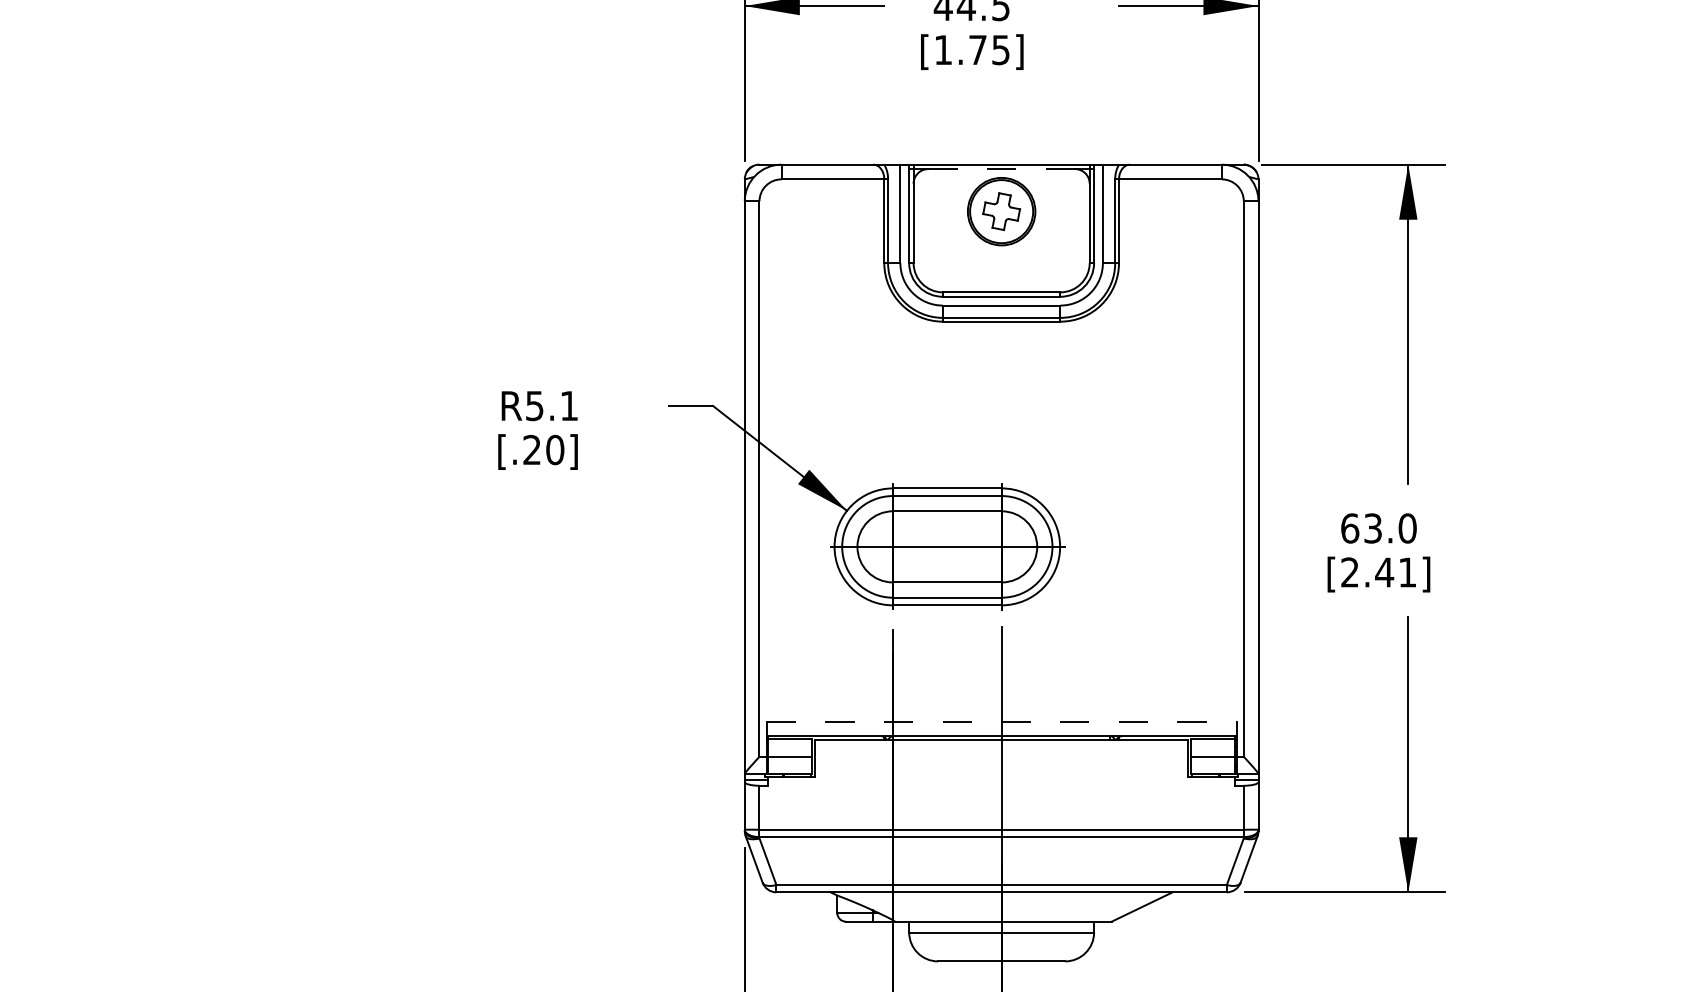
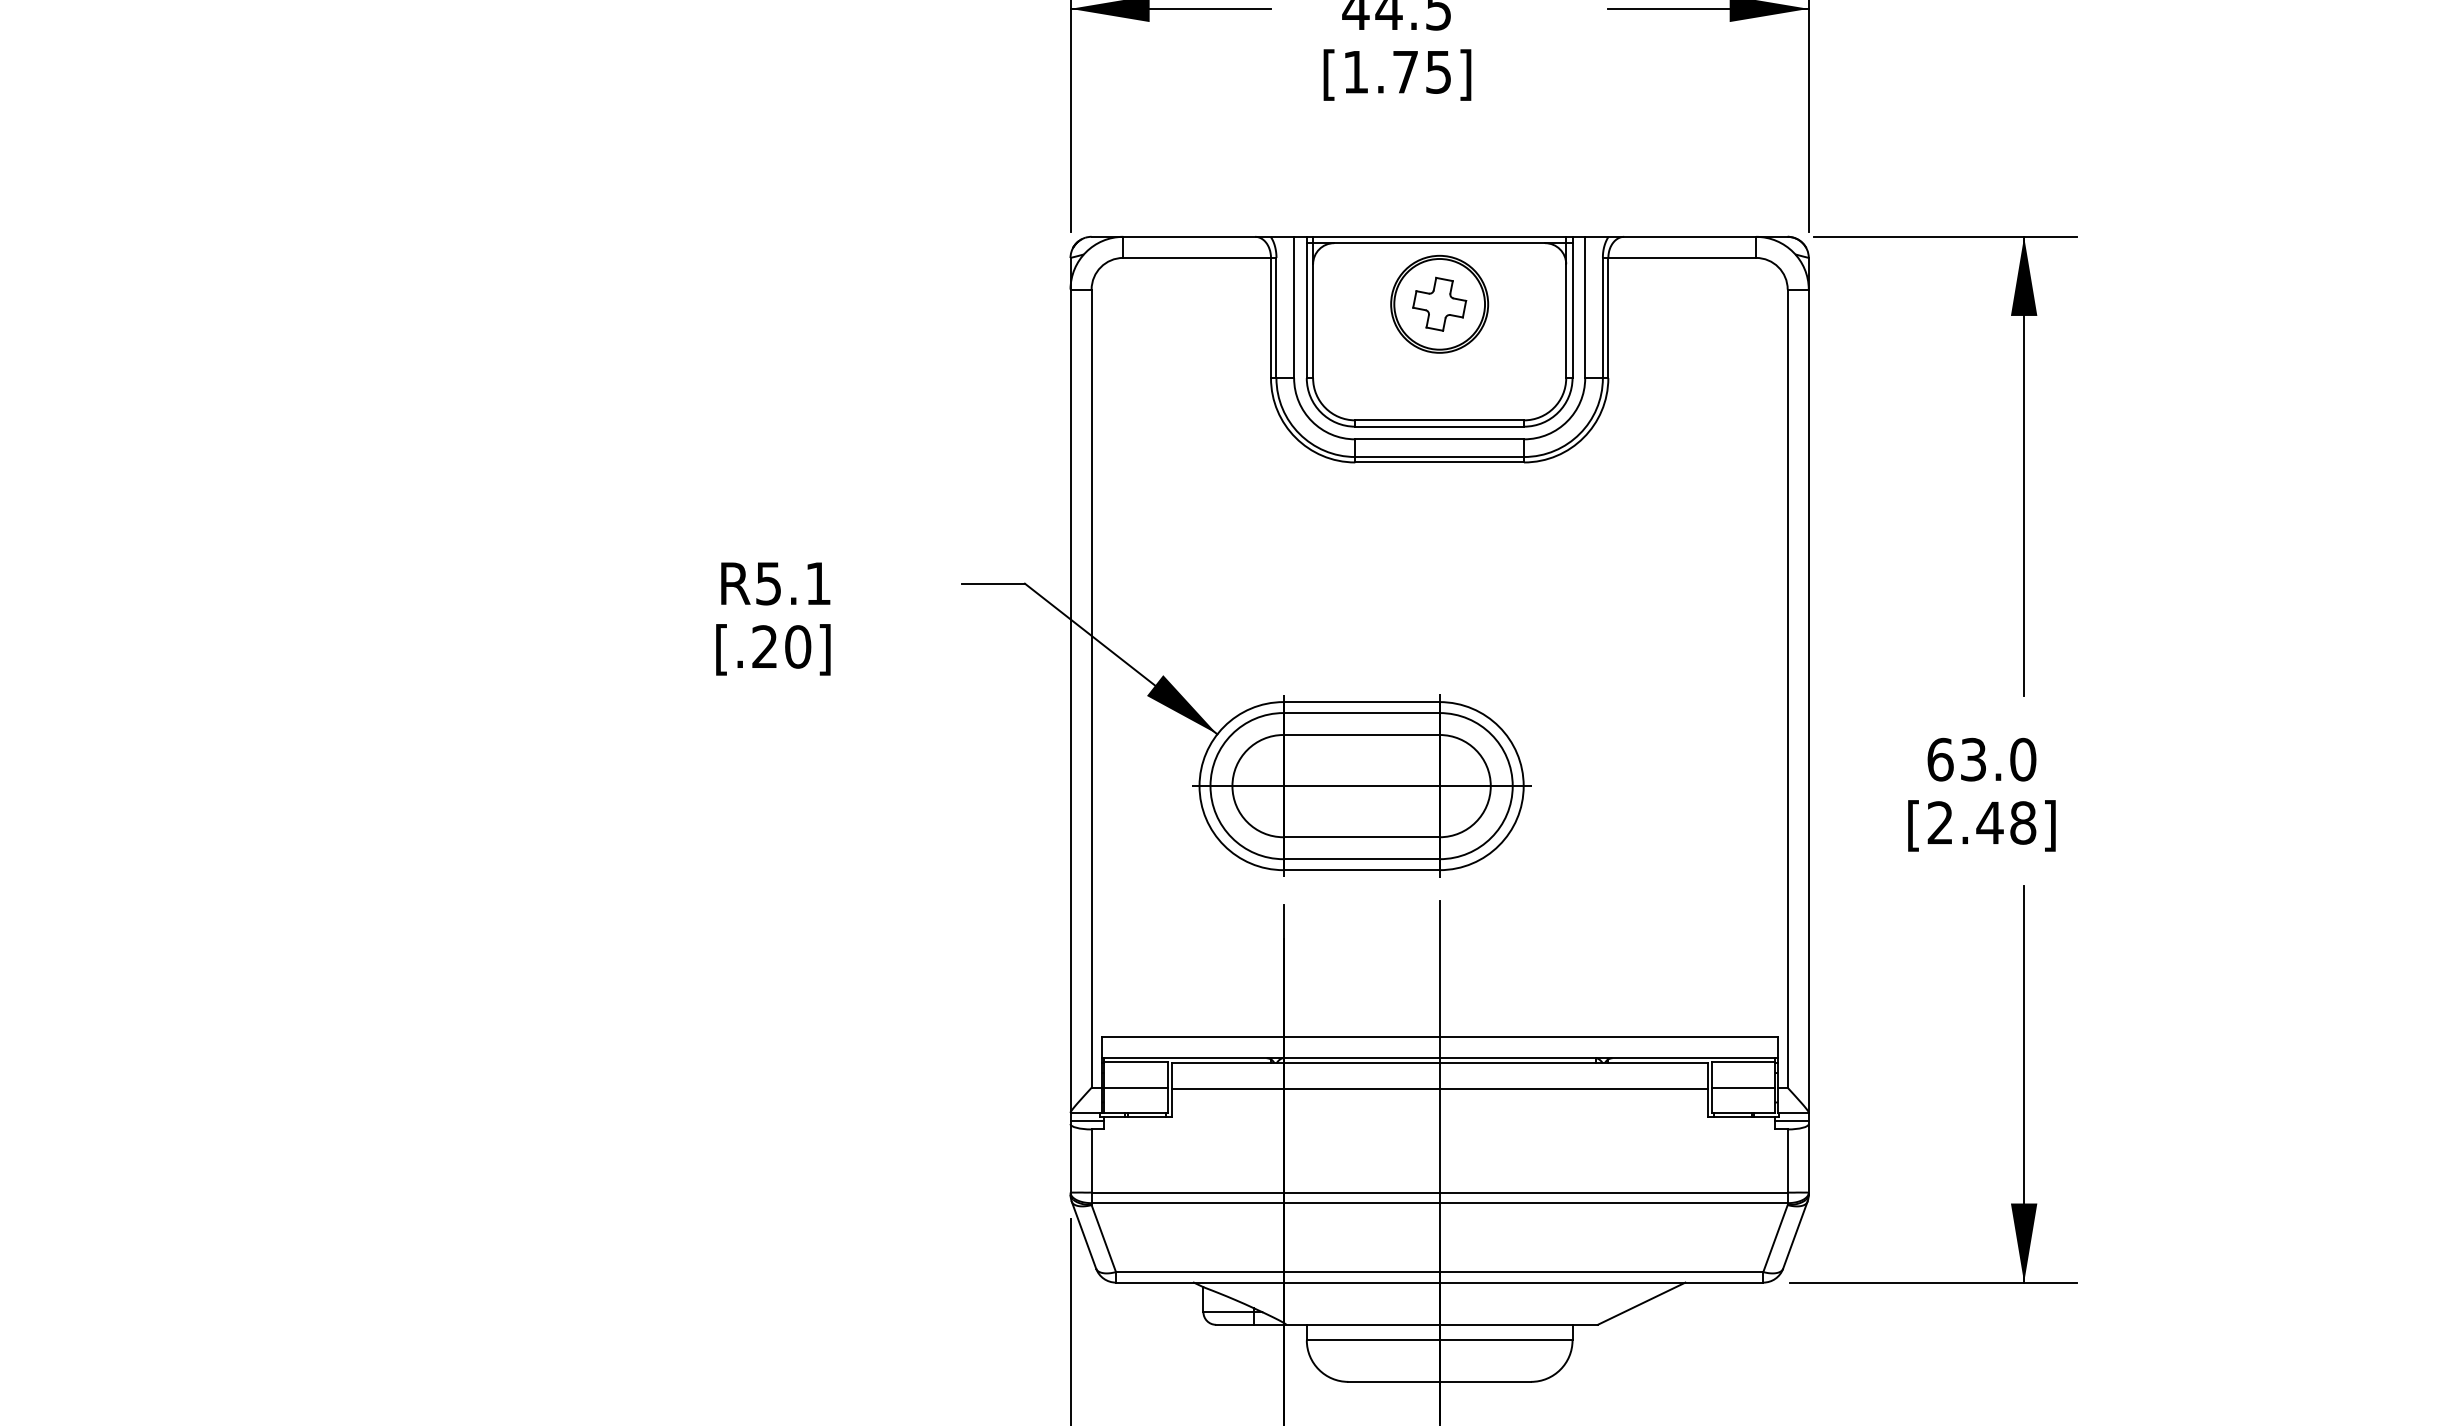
line: (1001, 169) -> (1439, 243), dashed -> solid
text: (1407, 572) -> (2022, 822), [2.41] -> [2.48]
line: (1002, 721) -> (1440, 1037), dashed -> solid
line: (1001, 757) -> (1439, 1088), added

